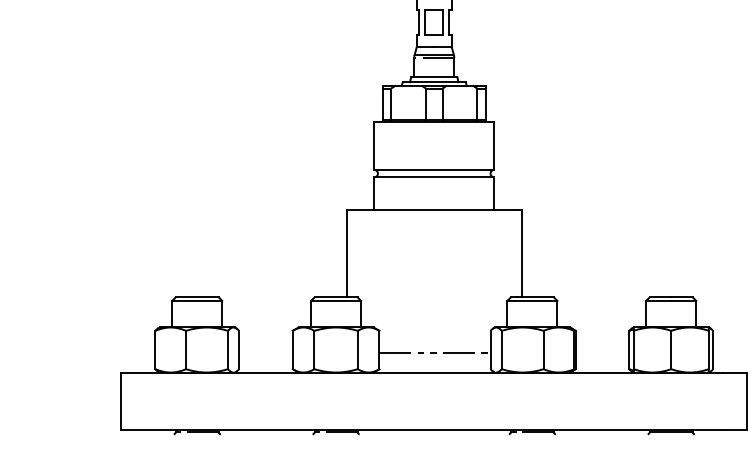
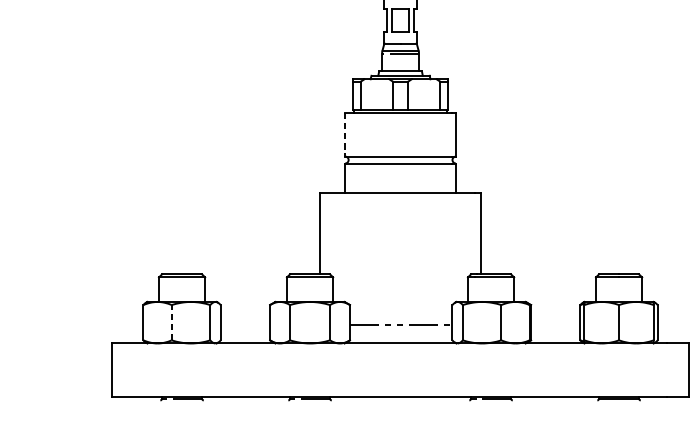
line: (374, 146) -> (345, 135), solid -> dashed
line: (186, 349) -> (172, 322), solid -> dashed

